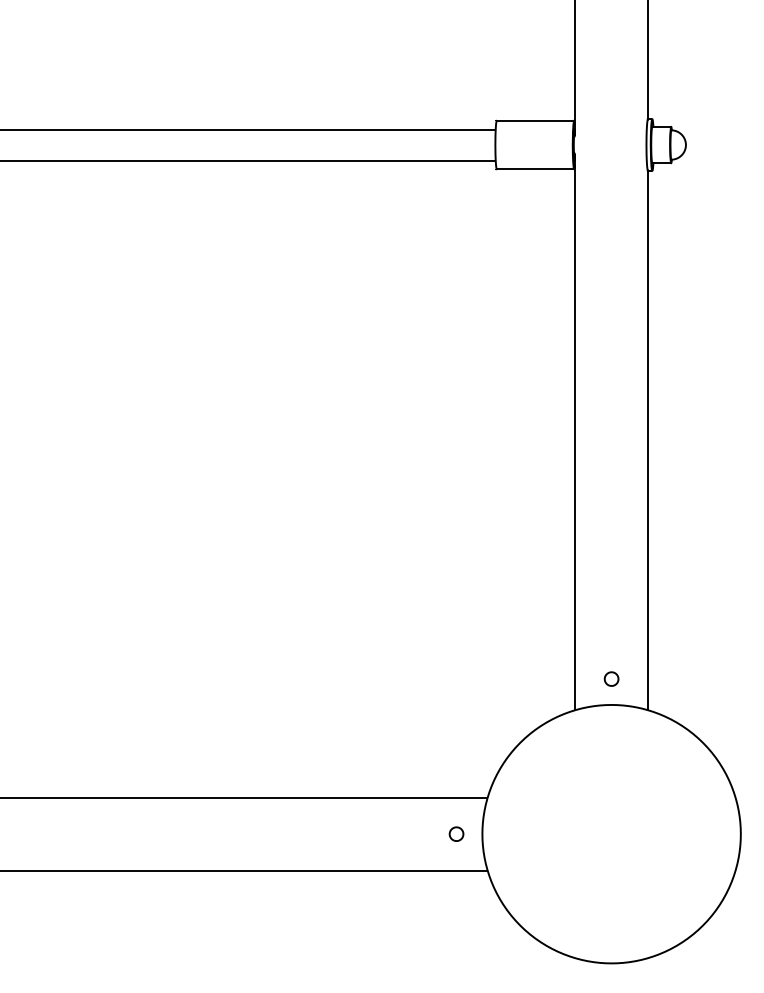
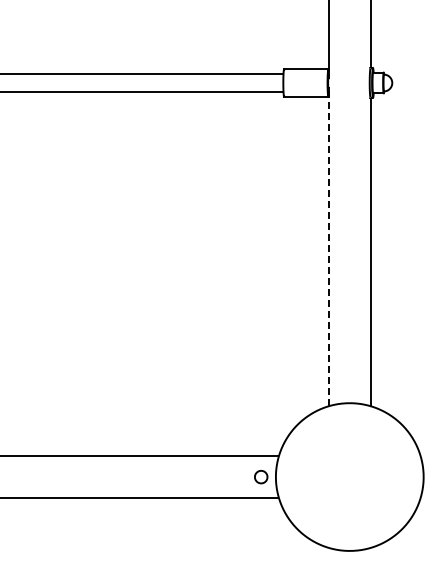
line: (574, 430) -> (328, 246), solid -> dashed
part: (611, 679) -> (349, 388), removed
part: (455, 833) -> (260, 476), size x1.6

